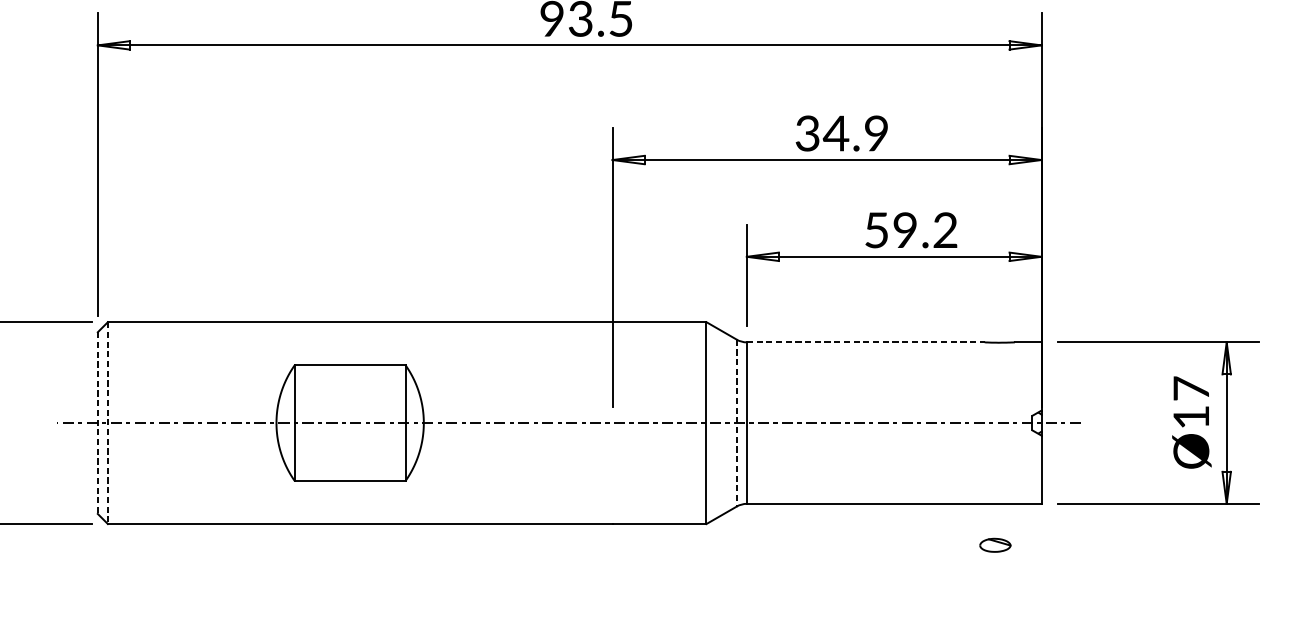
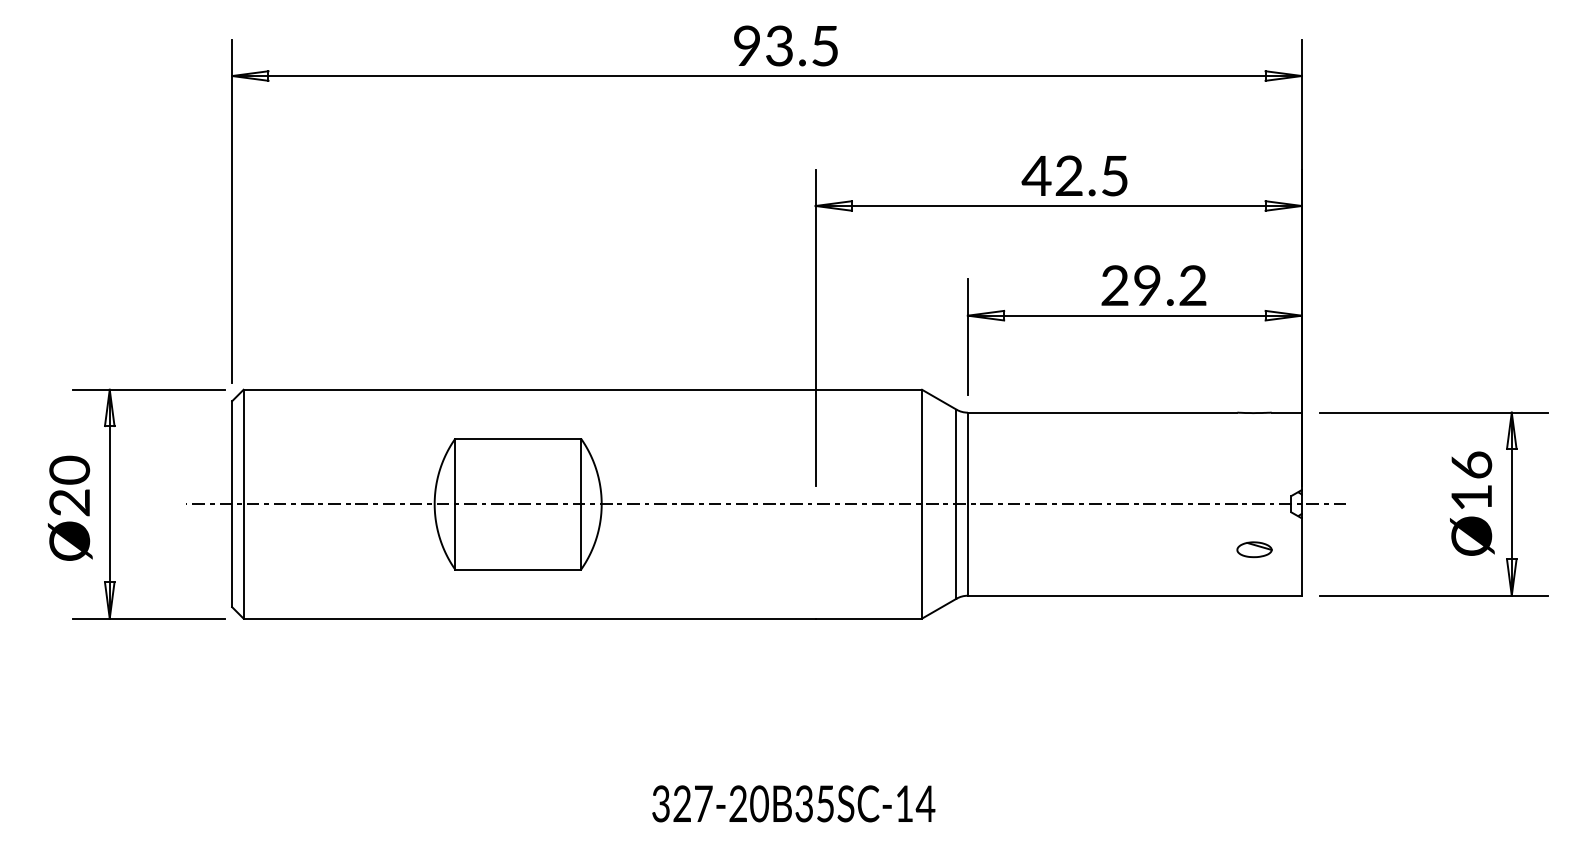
text: (840, 133) -> (1074, 175), 34.9 -> 42.5
text: (876, 230) -> (1114, 285), 59.2 -> 29.2
line: (865, 342) -> (1102, 412), dashed -> solid
text: (1191, 388) -> (1471, 464), Ø17 -> Ø16
line: (98, 423) -> (232, 504), dashed -> solid
line: (107, 423) -> (243, 504), dashed -> solid
line: (736, 423) -> (956, 504), dashed -> solid
part: (995, 545) -> (1254, 549), moved

